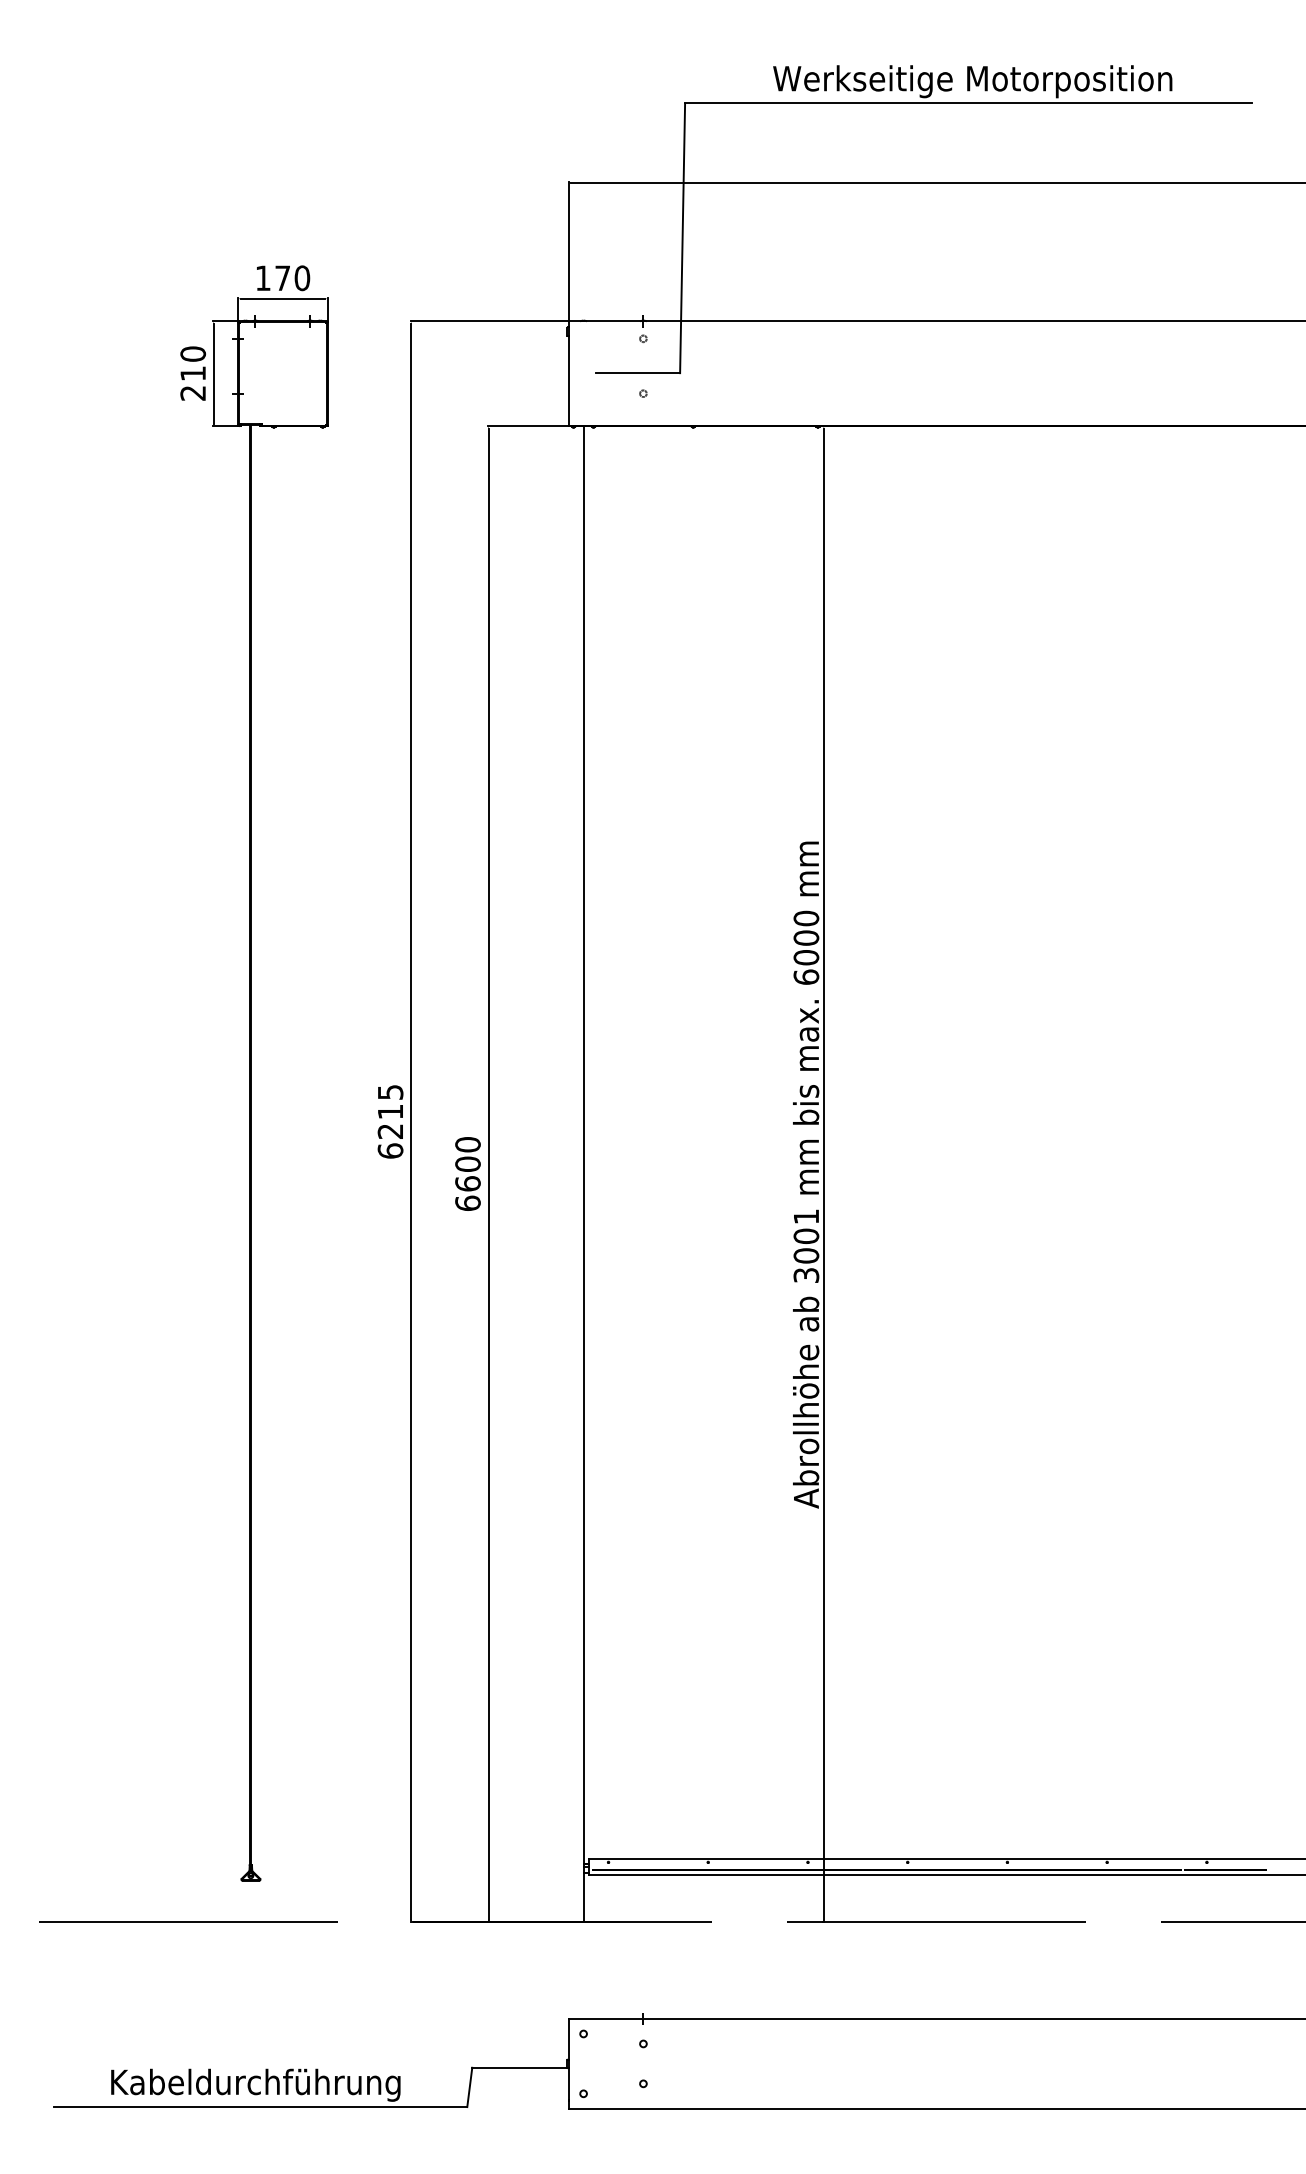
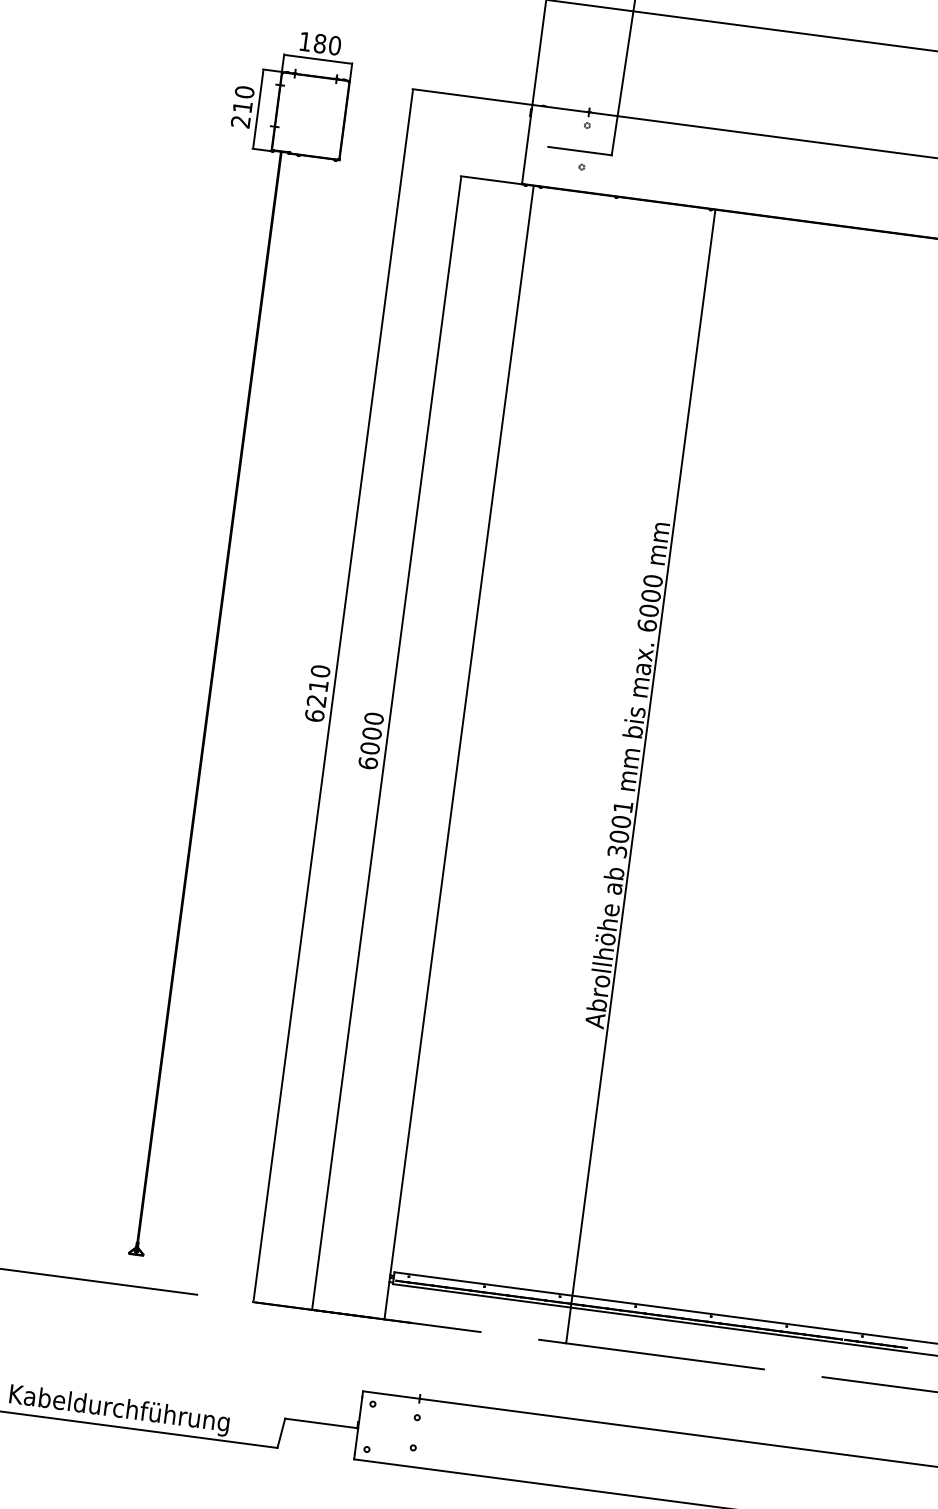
text: (282, 278) -> (319, 43), 170 -> 180
text: (390, 1092) -> (320, 671), 6215 -> 6210
text: (467, 1183) -> (369, 748), 6600 -> 6000

